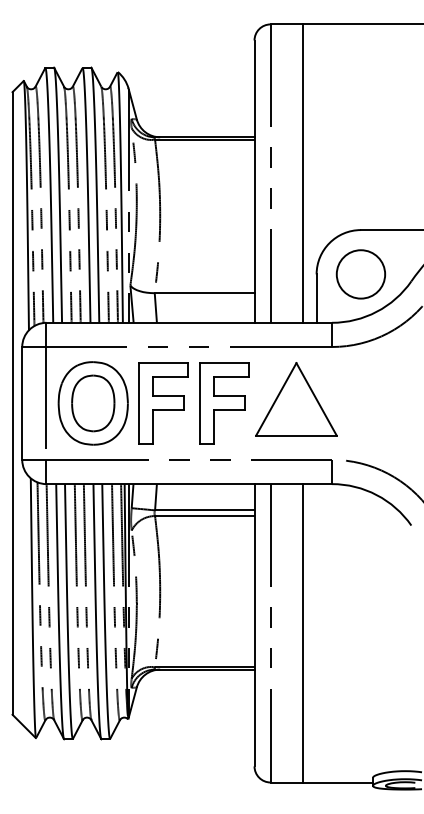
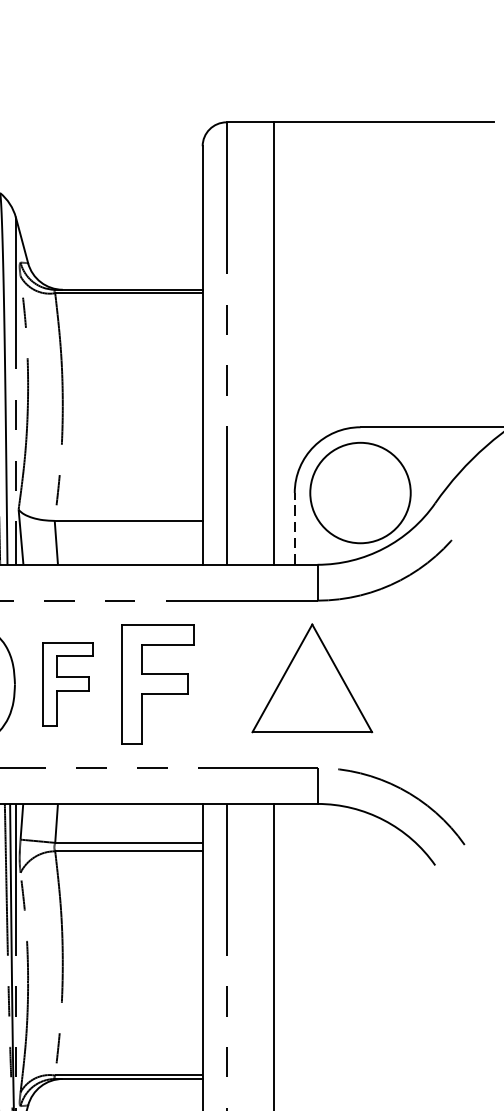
circle: (360, 274) -> (359, 493), size x1.4
line: (316, 298) -> (294, 528), solid -> dashed
part: (296, 399) -> (312, 678), moved
part: (163, 403) -> (67, 684), size x0.7

